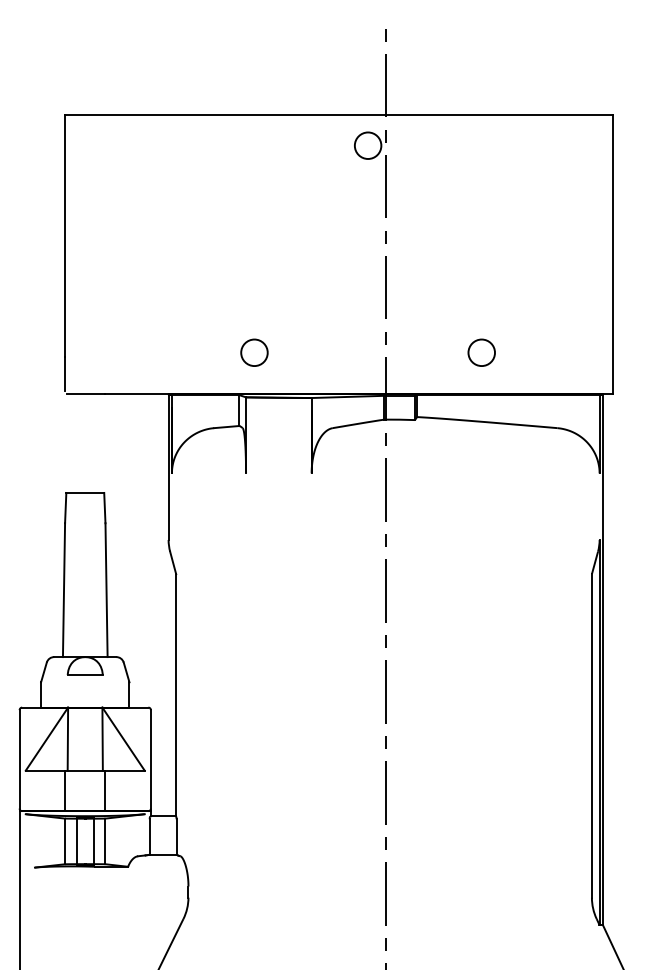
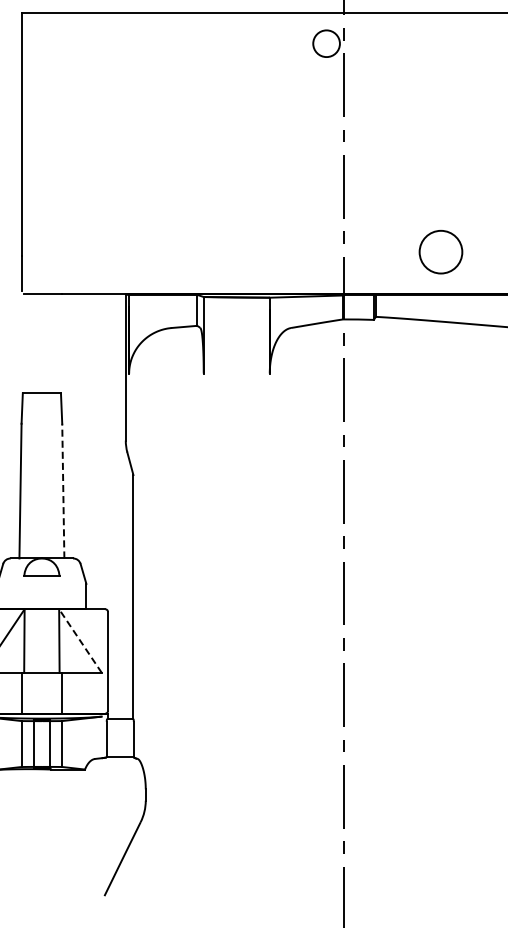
circle: (254, 352) -> (212, 251), removed
circle: (481, 352) -> (440, 251), size x1.6
line: (106, 590) -> (63, 491), solid -> dashed
line: (123, 738) -> (80, 640), solid -> dashed

